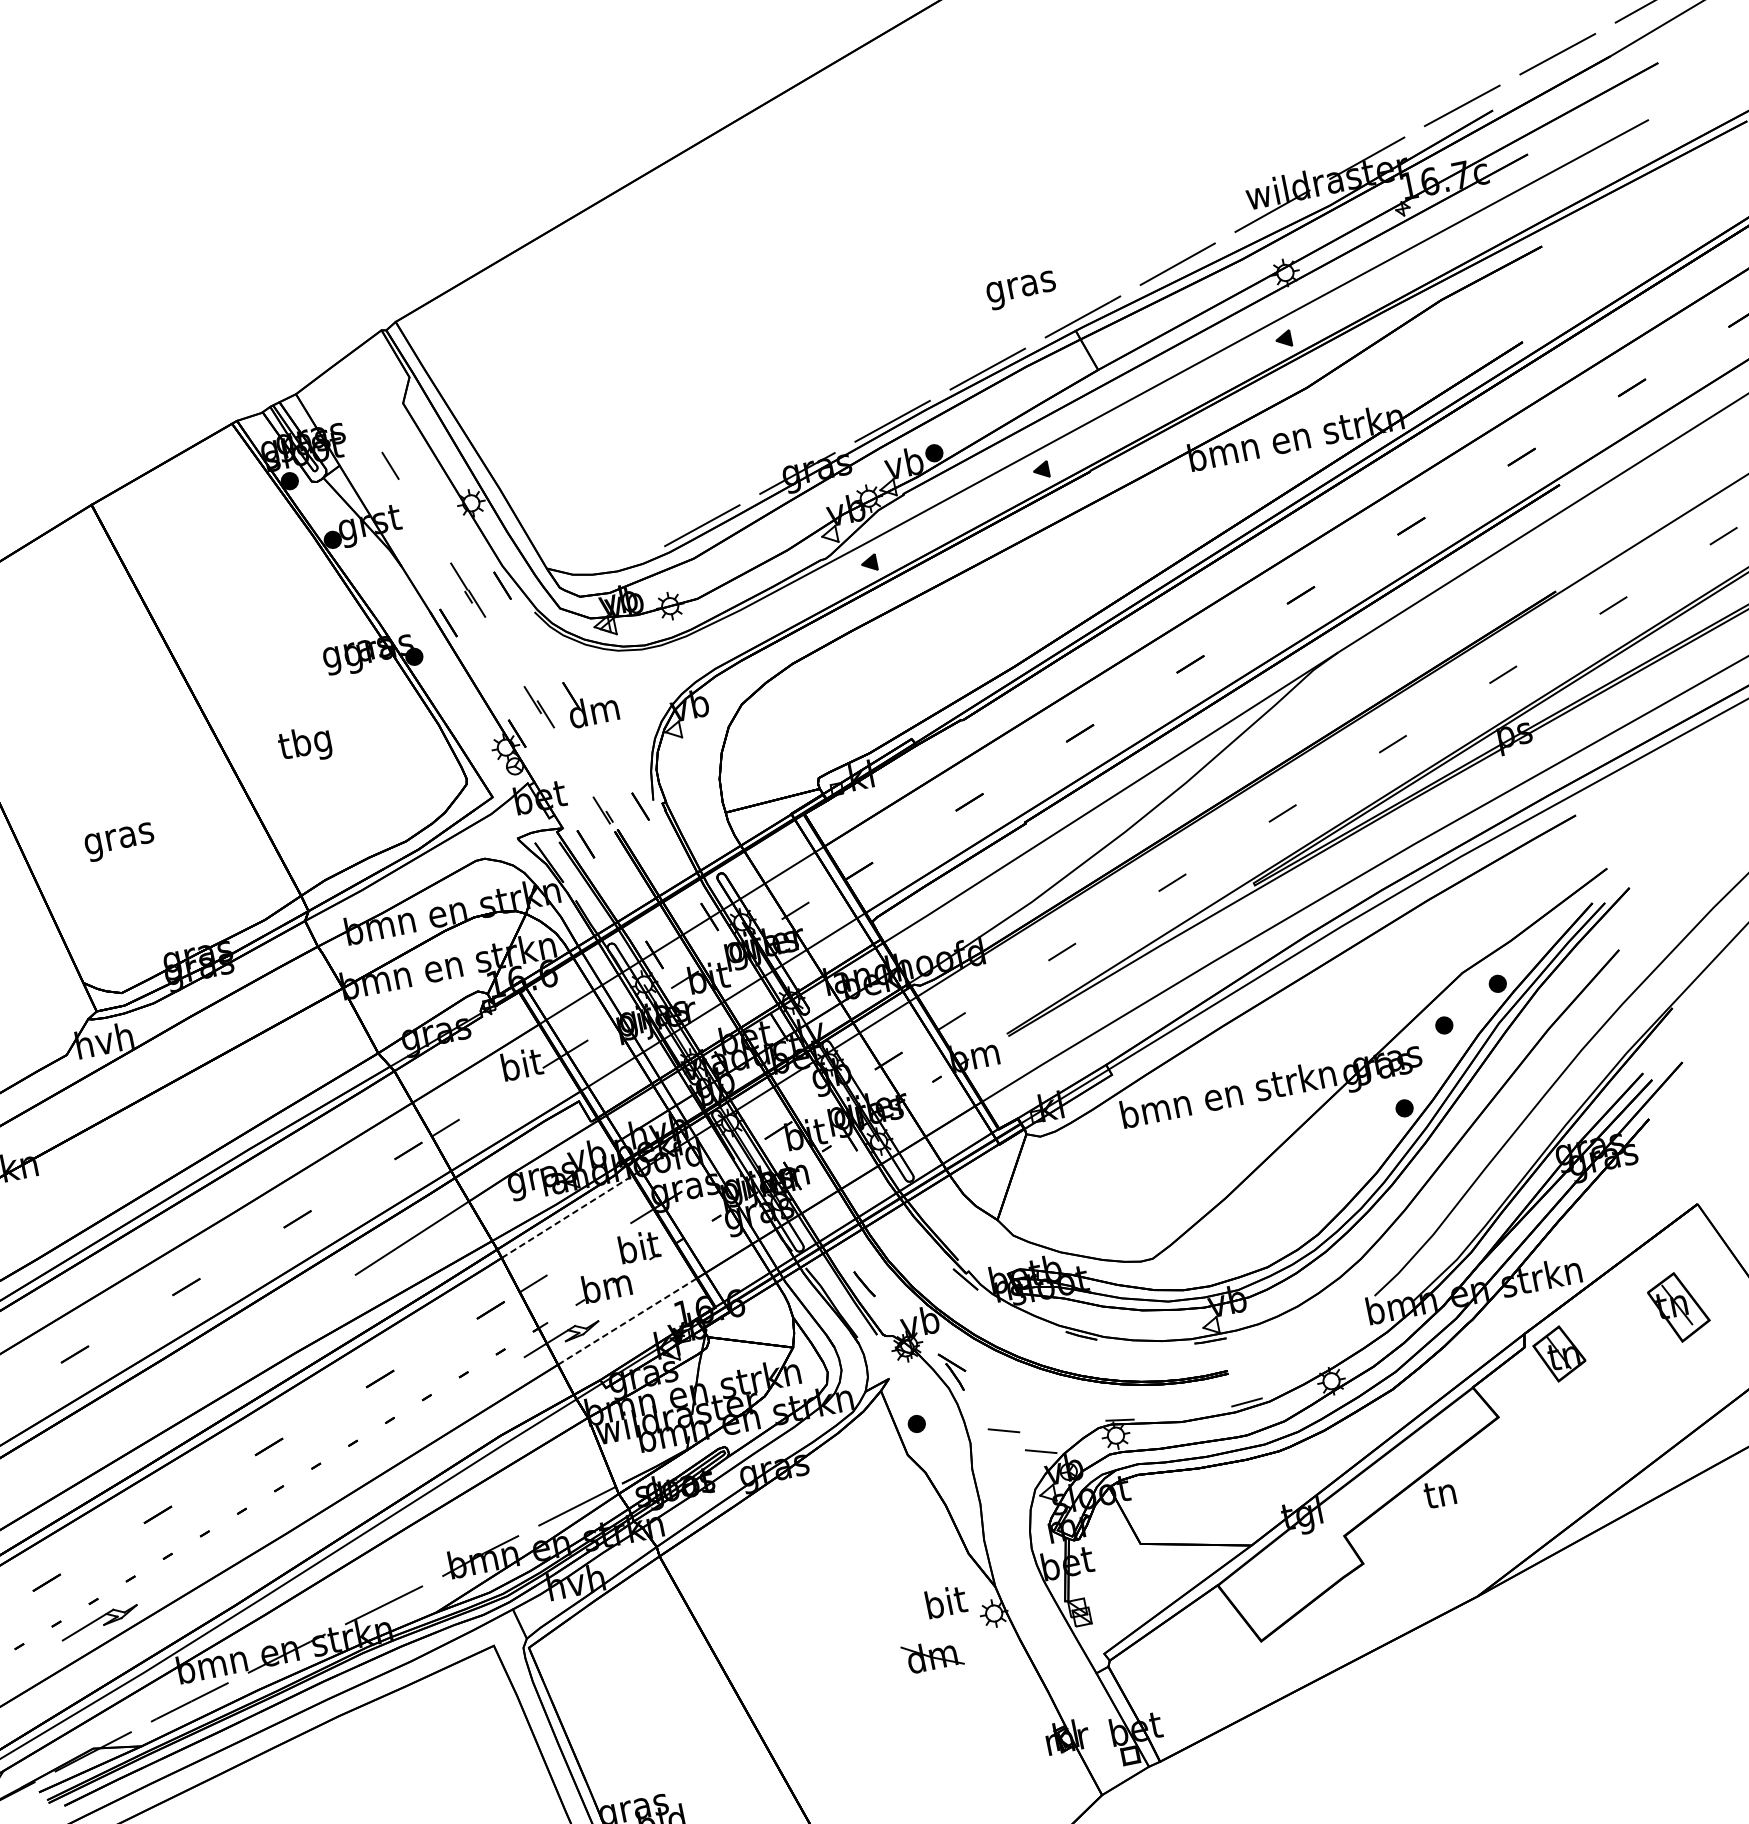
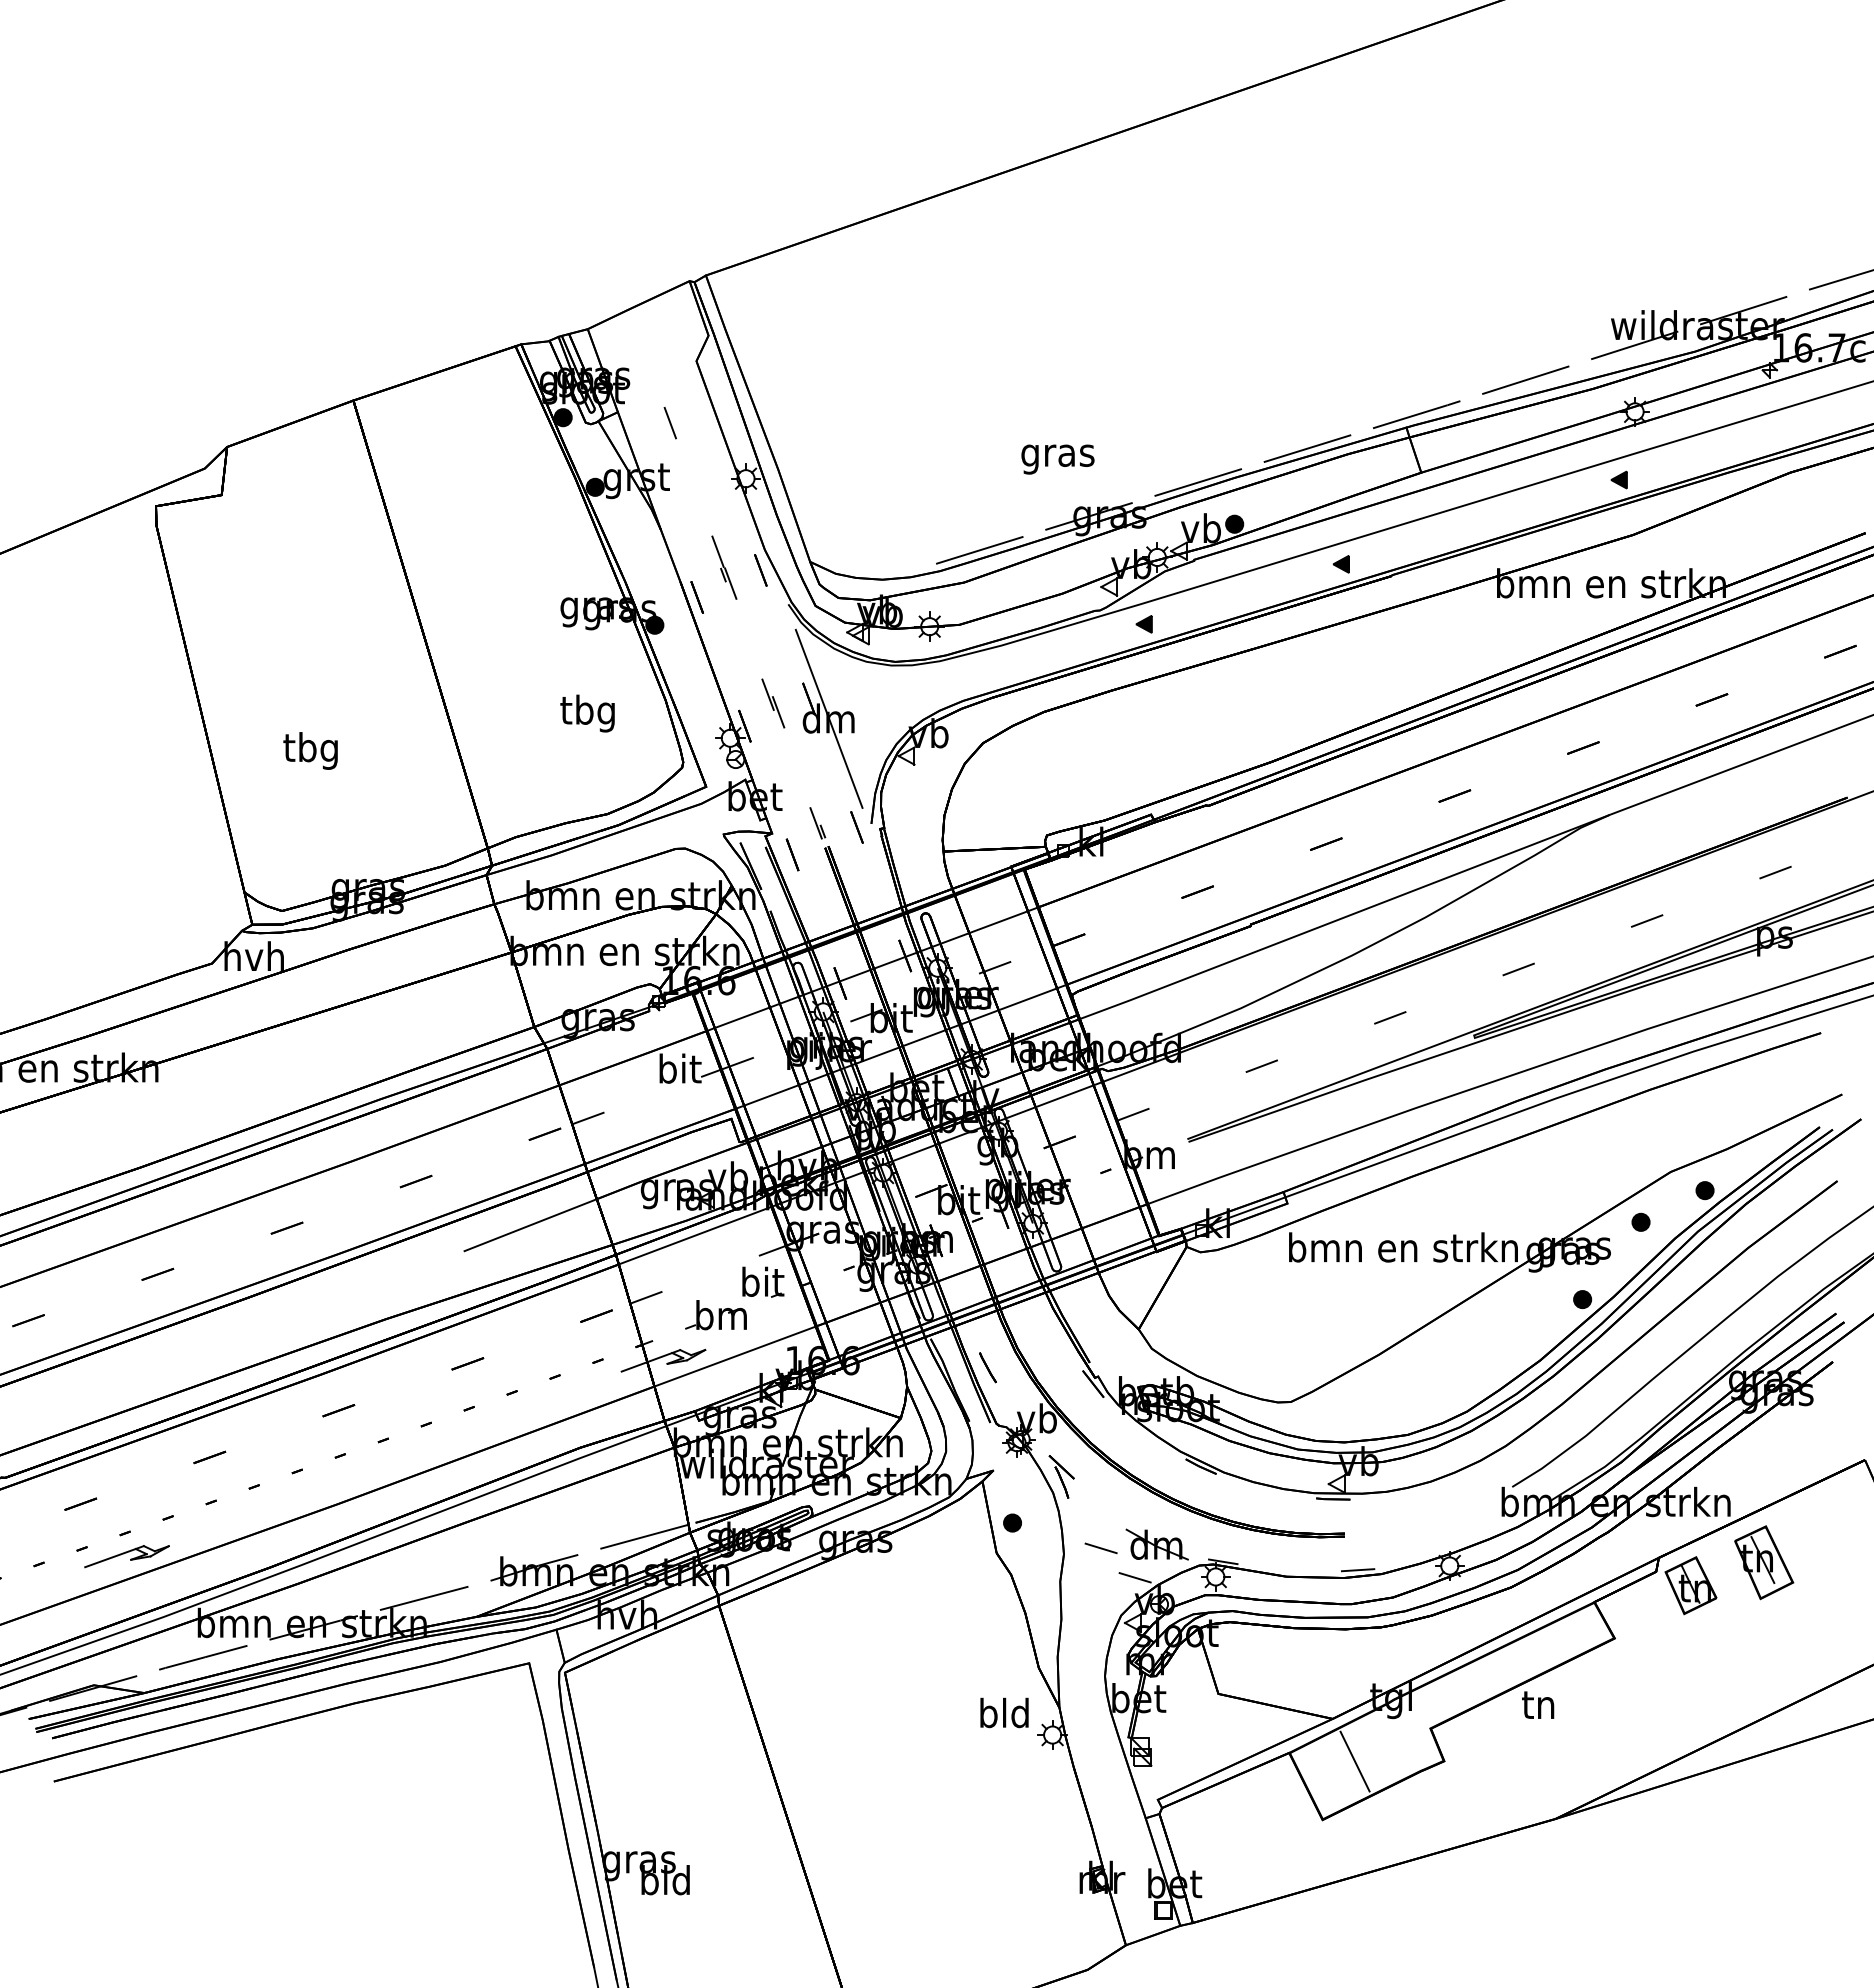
text: (1021, 290) -> (1057, 459), moved
line: (593, 710) -> (828, 718), added
text: (305, 745) -> (587, 713), moved
text: (118, 838) -> (311, 750), gras -> tbg
line: (567, 1216) -> (695, 1235), dashed -> solid
part: (1679, 1307) -> (1764, 1562), moved
line: (626, 1321) -> (734, 1356), dashed -> solid
line: (1279, 1581) -> (1354, 1761), added
text: (945, 1601) -> (1004, 1712), bit -> bld
part: (931, 1655) -> (1156, 1544), moved

